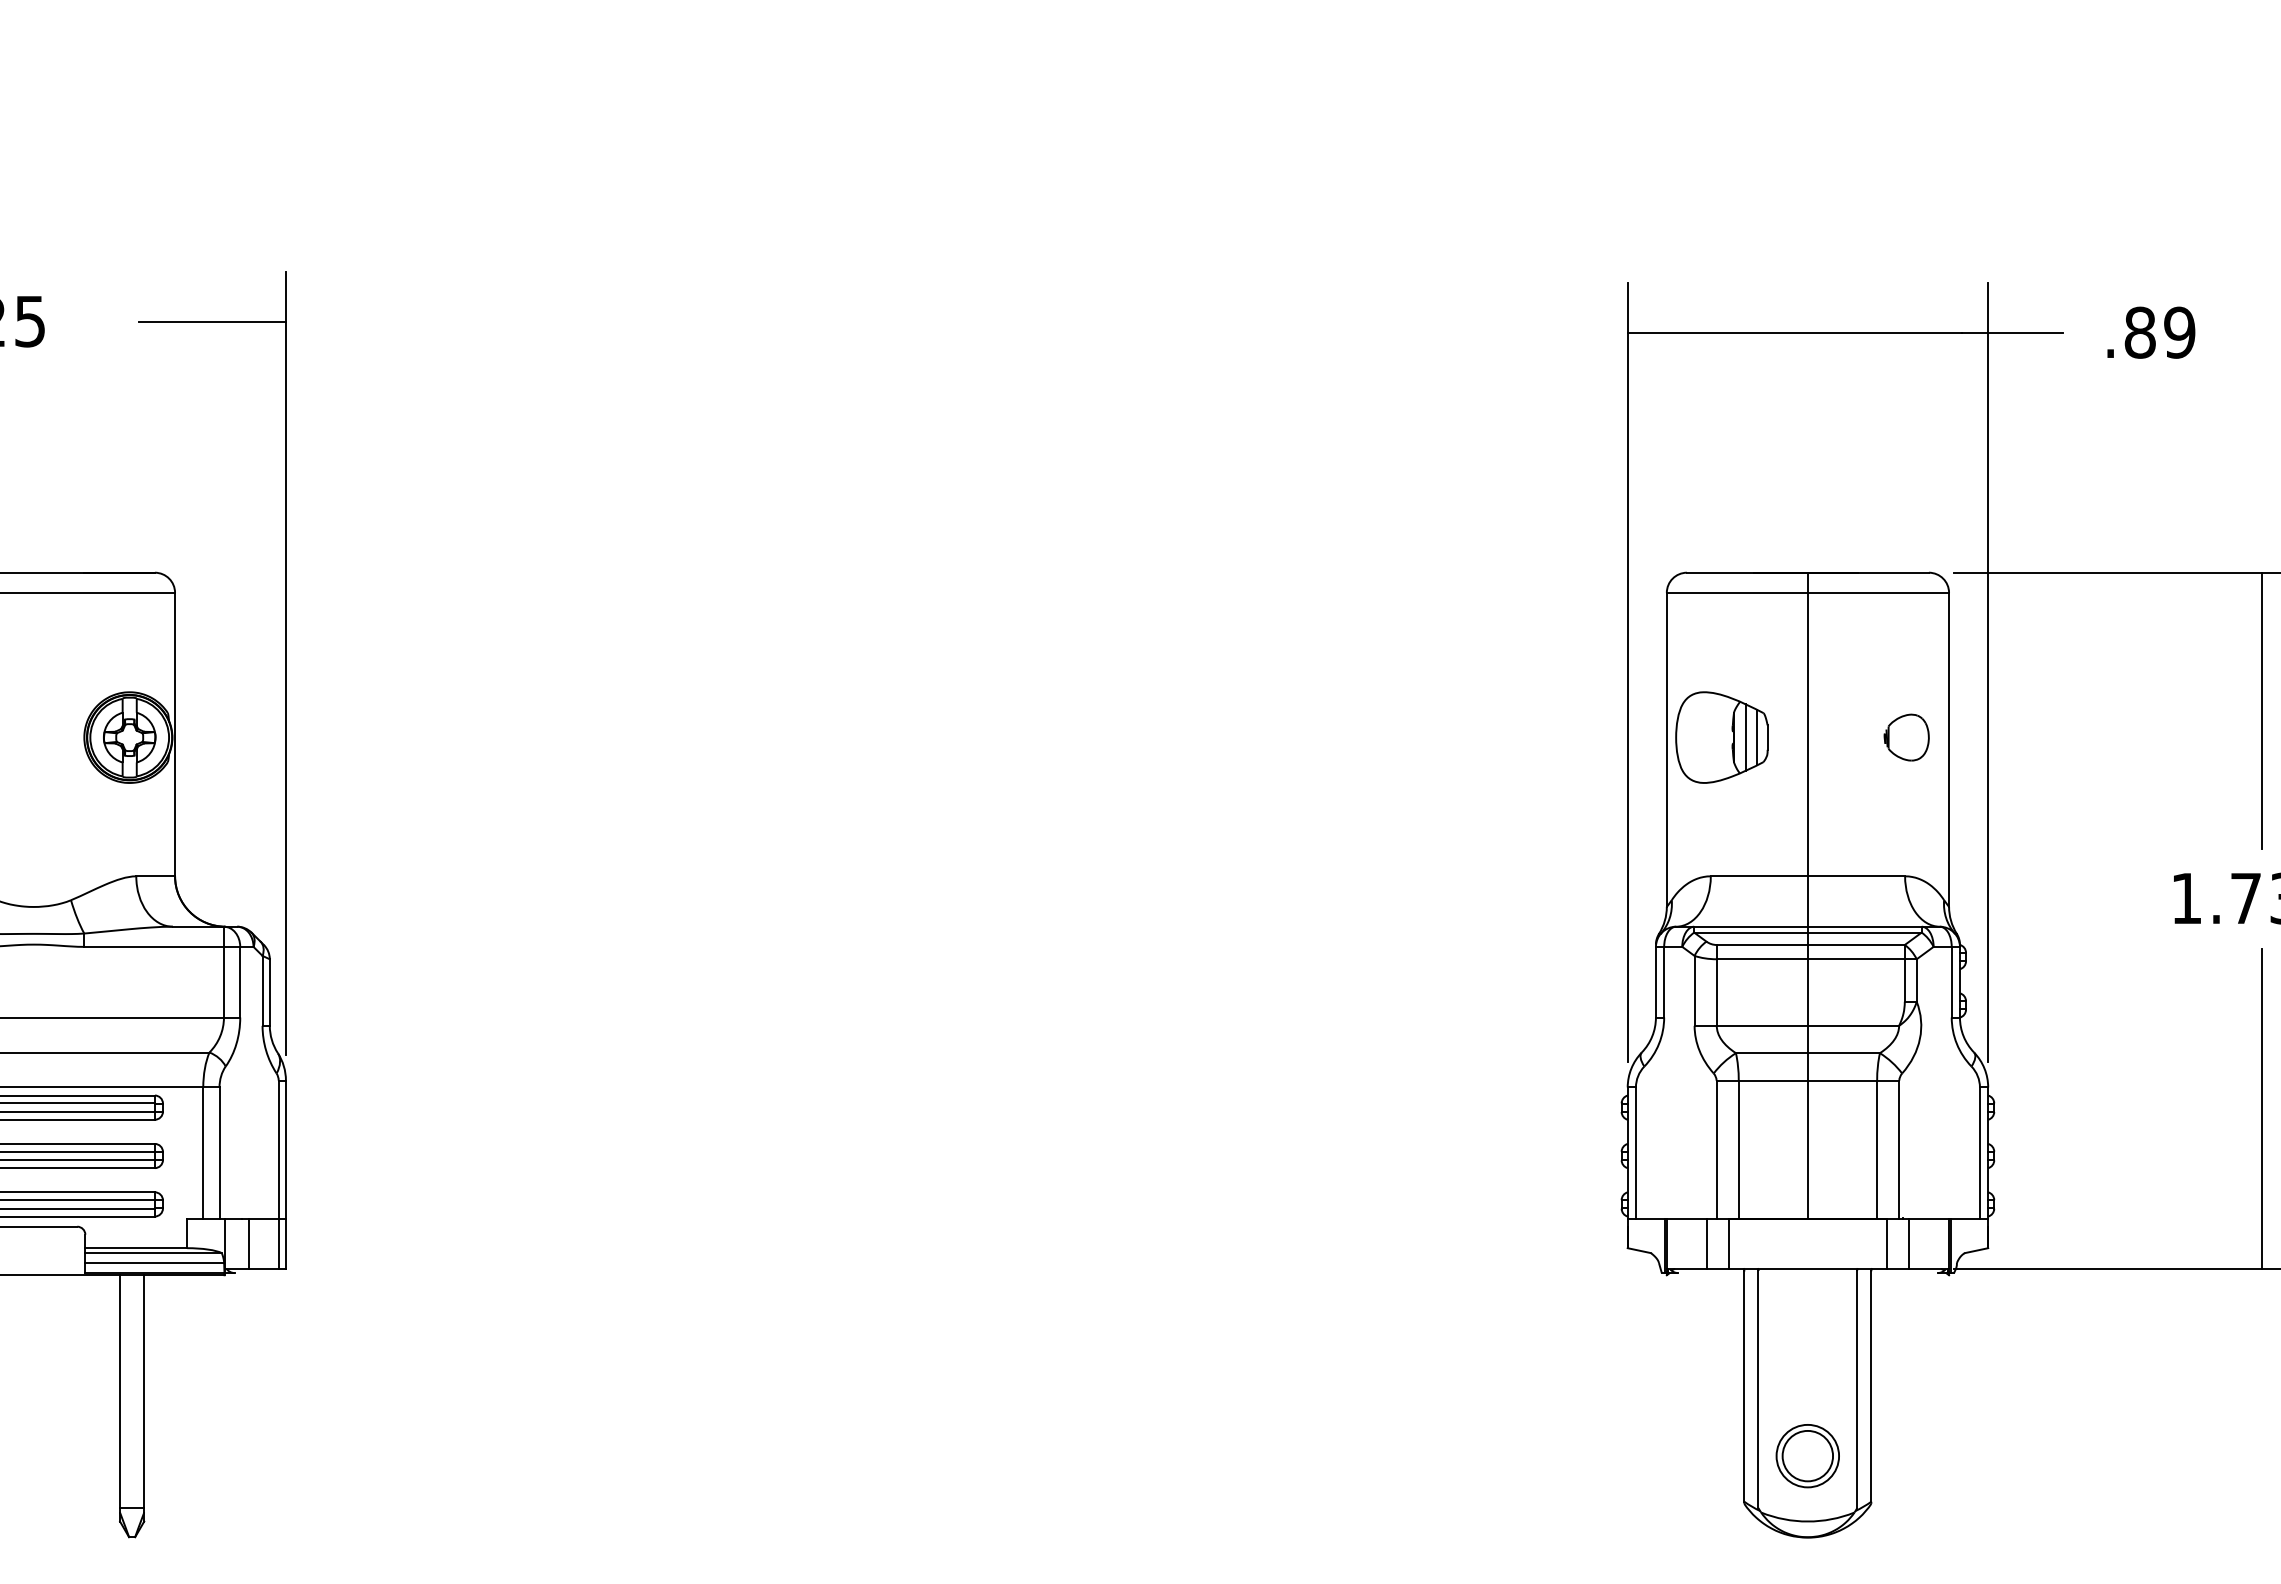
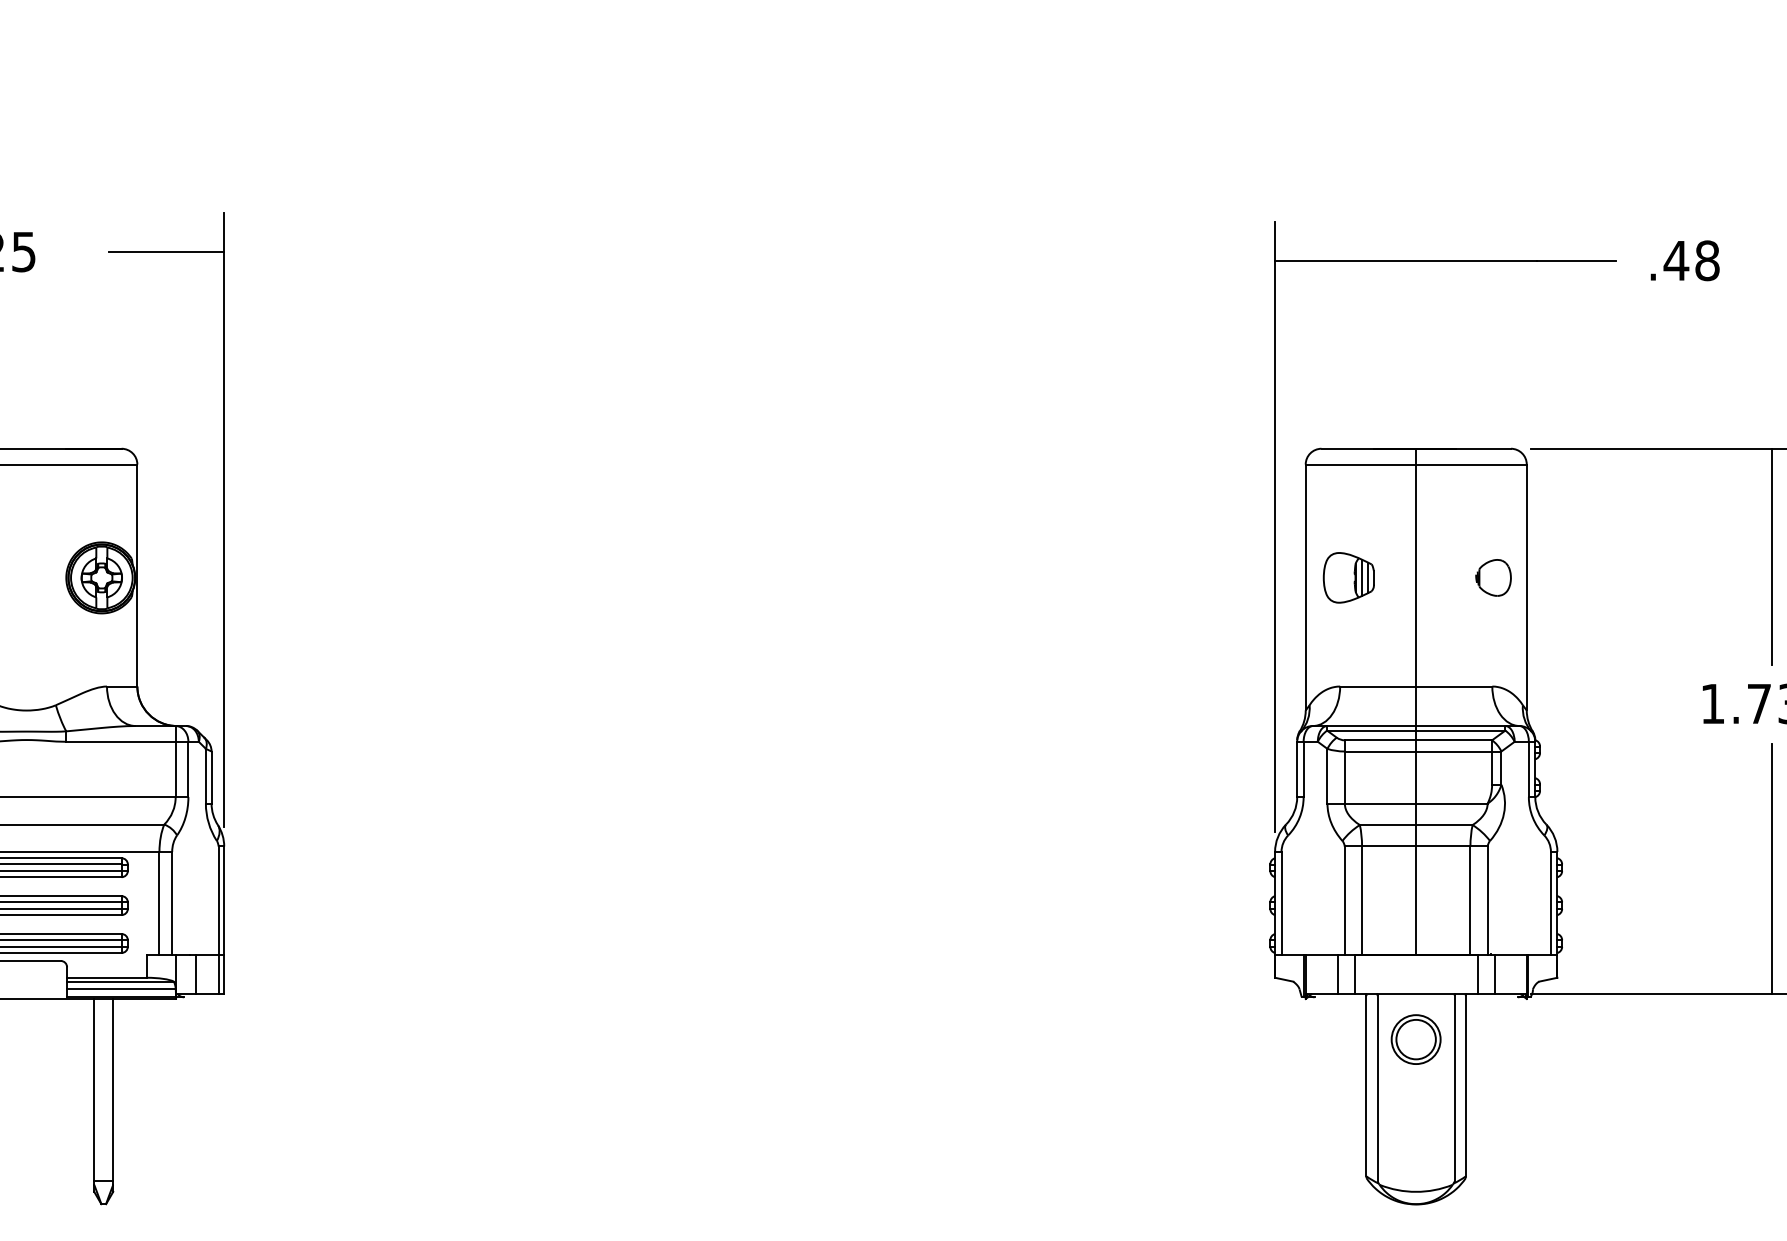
text: (2159, 332) -> (1691, 260), .89 -> .48
line: (1988, 672) -> (1557, 526), removed
part: (1721, 737) -> (1348, 577), size x0.7
part: (1807, 1456) -> (1415, 1039), moved

